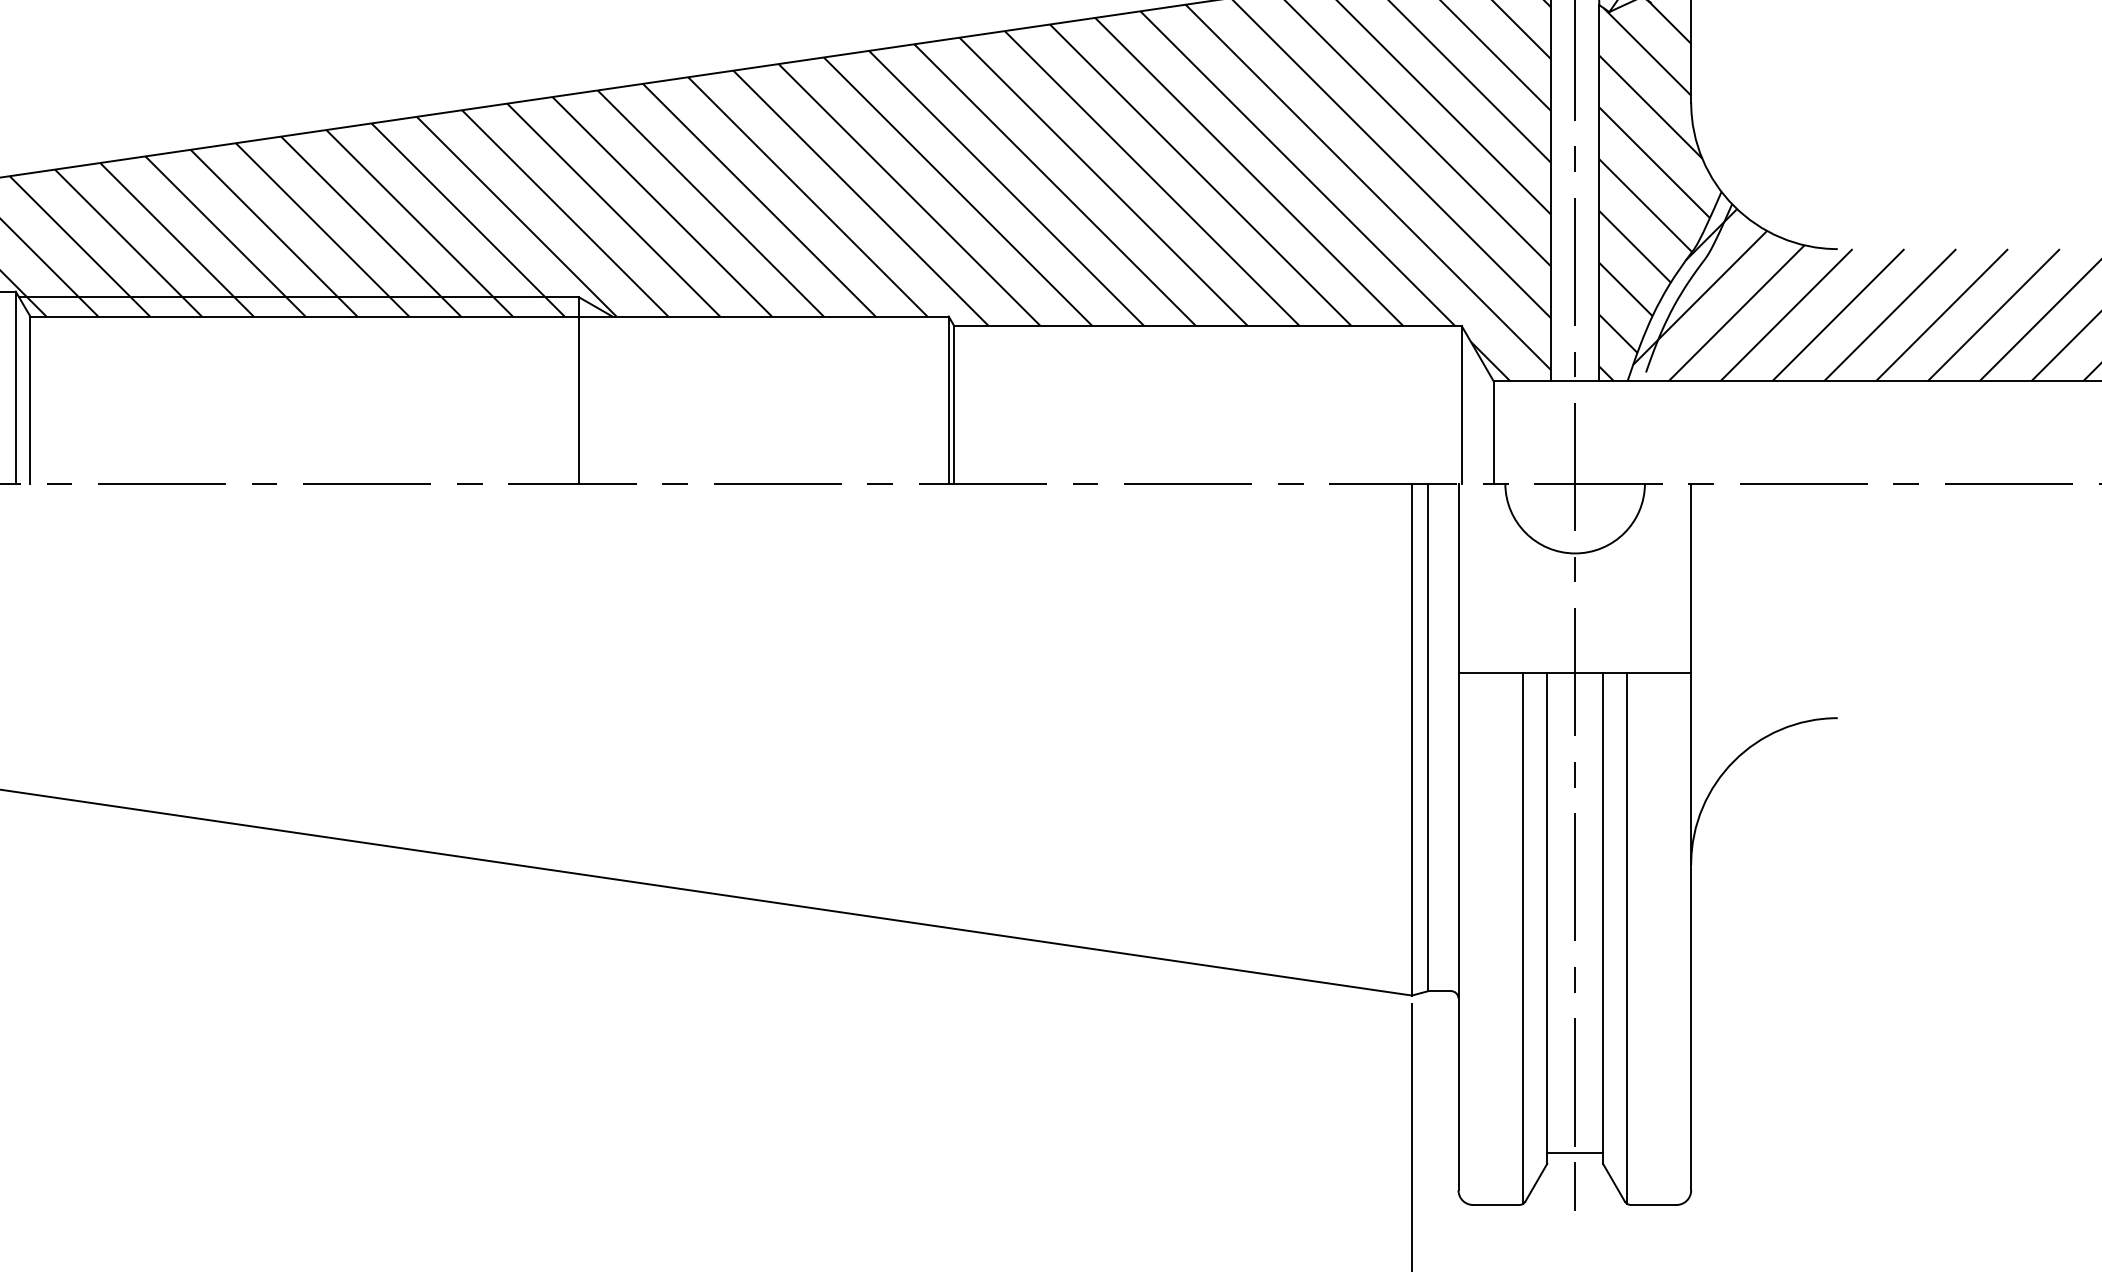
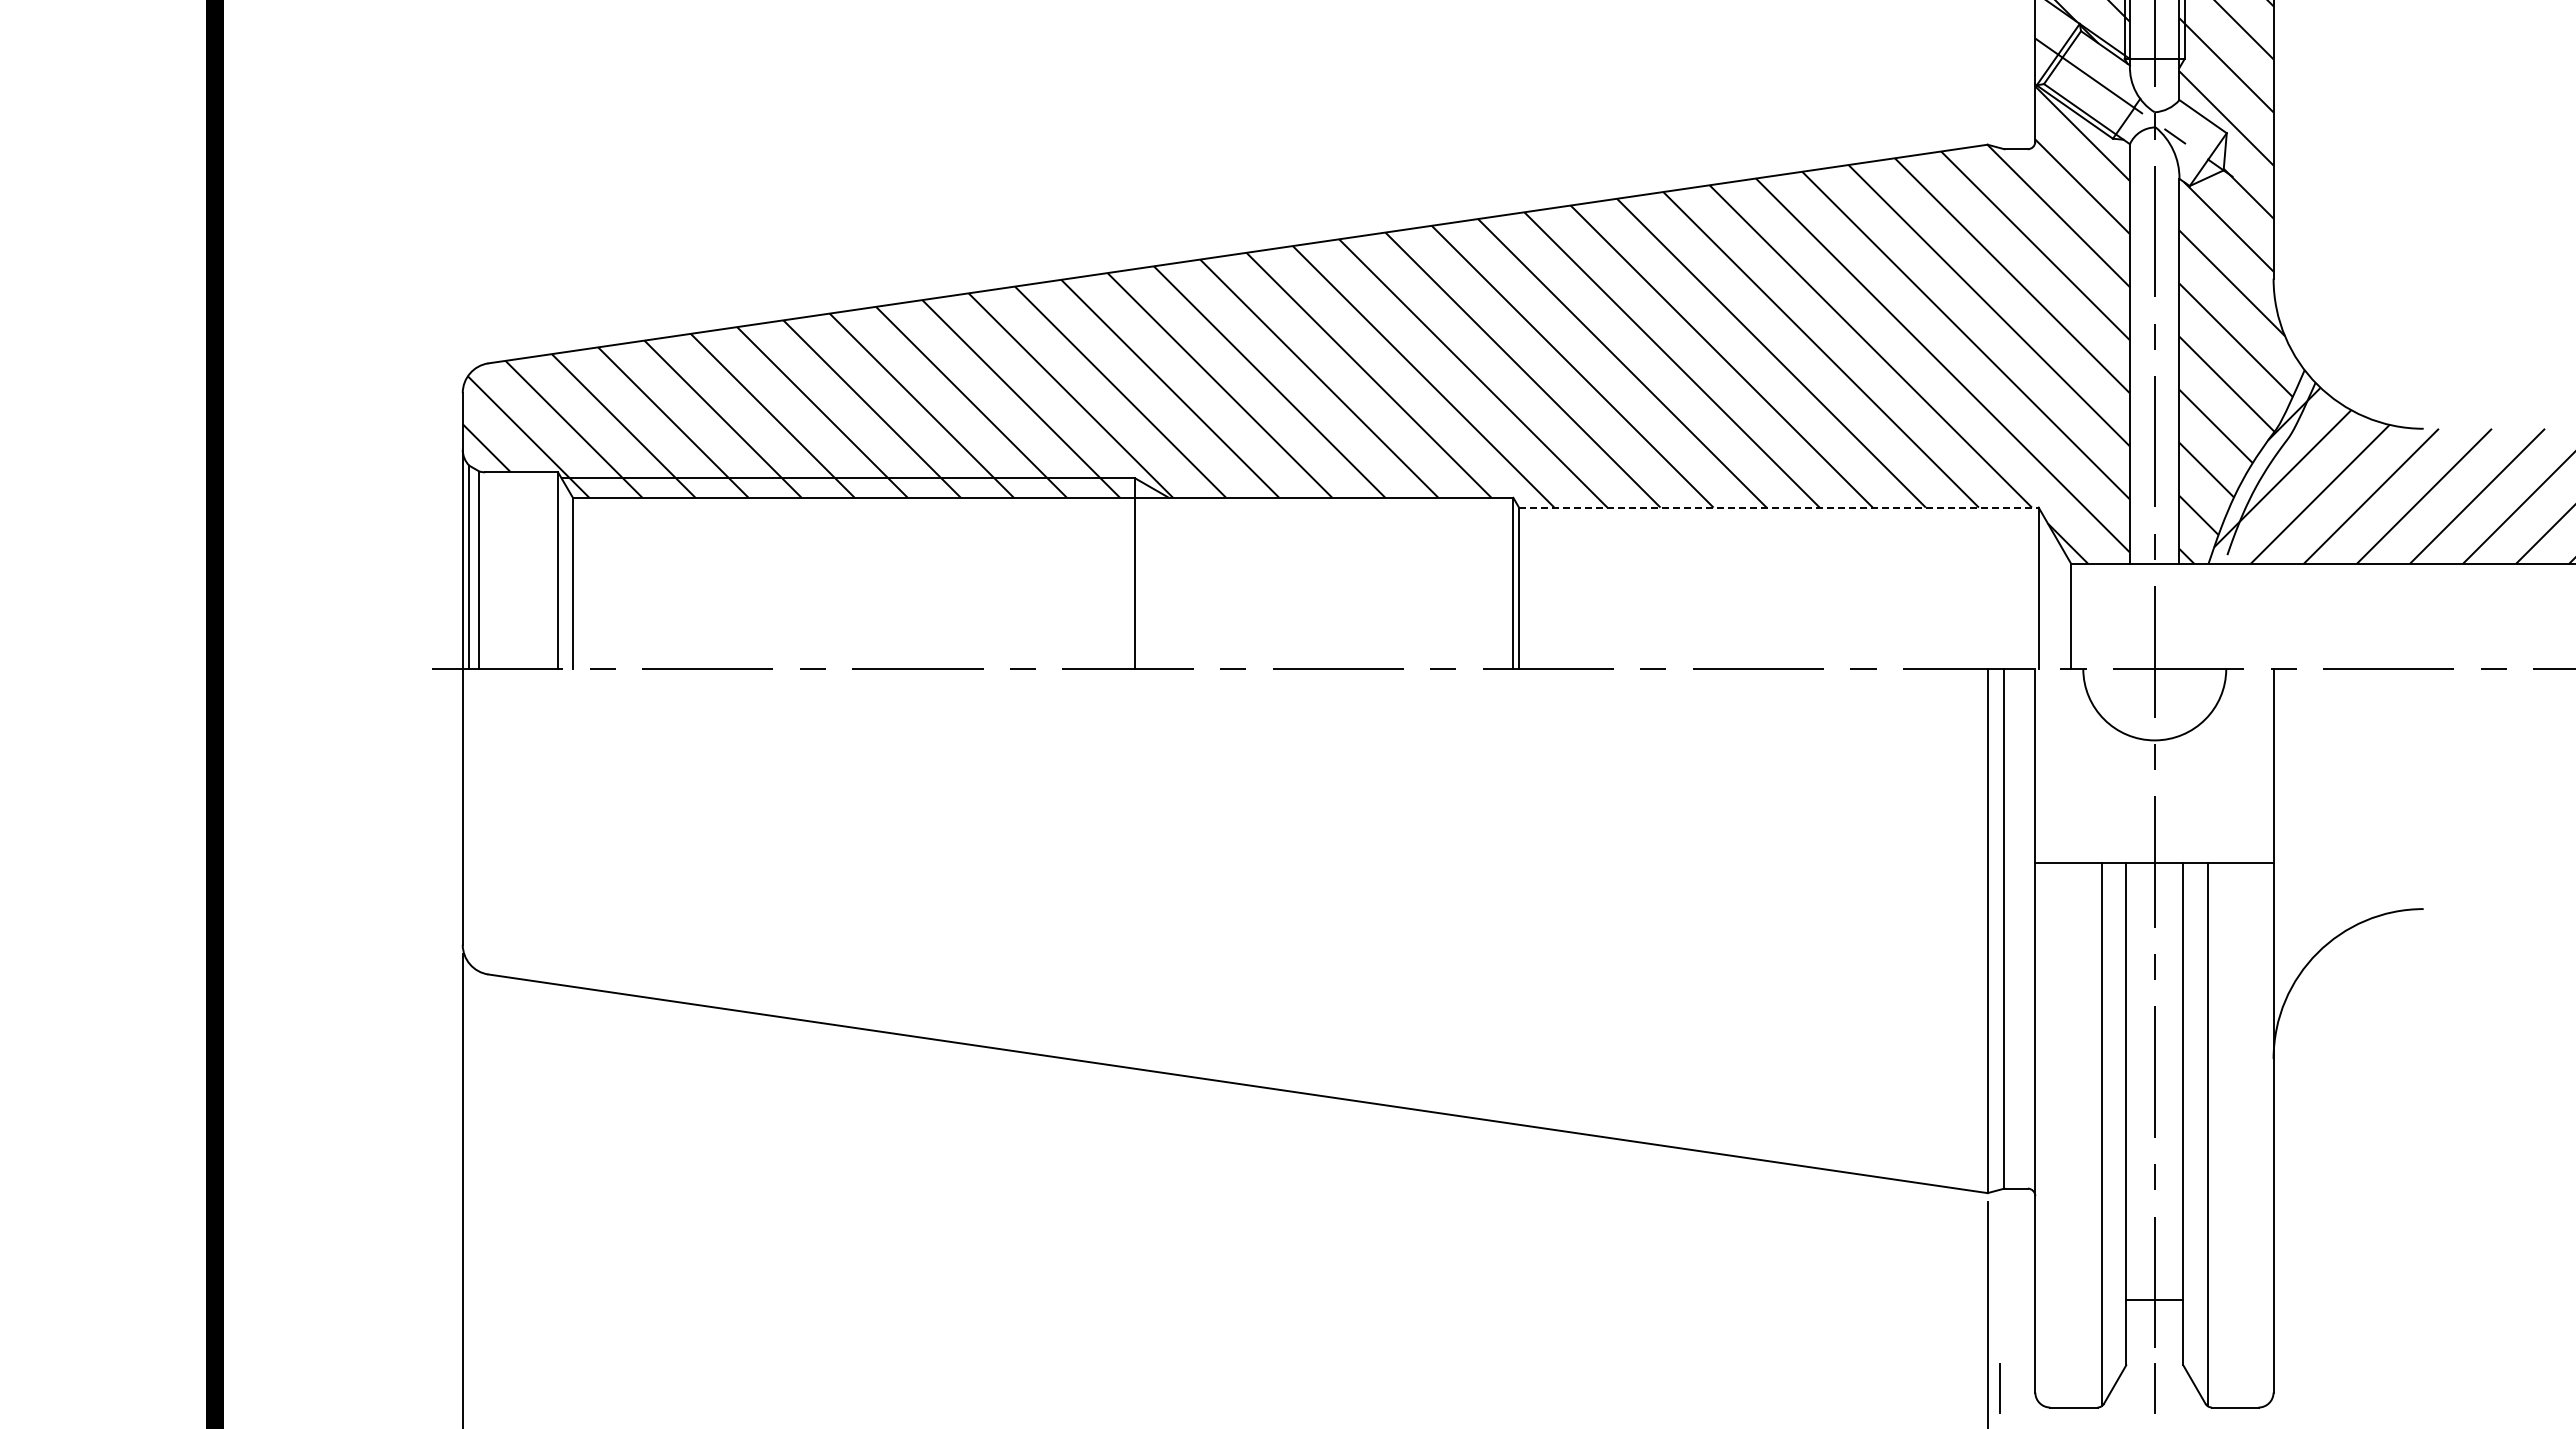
line: (1207, 325) -> (1778, 507), solid -> dashed
line: (1574, 1152) -> (2154, 1299), moved
line: (1423, 1186) -> (1999, 1388), added

